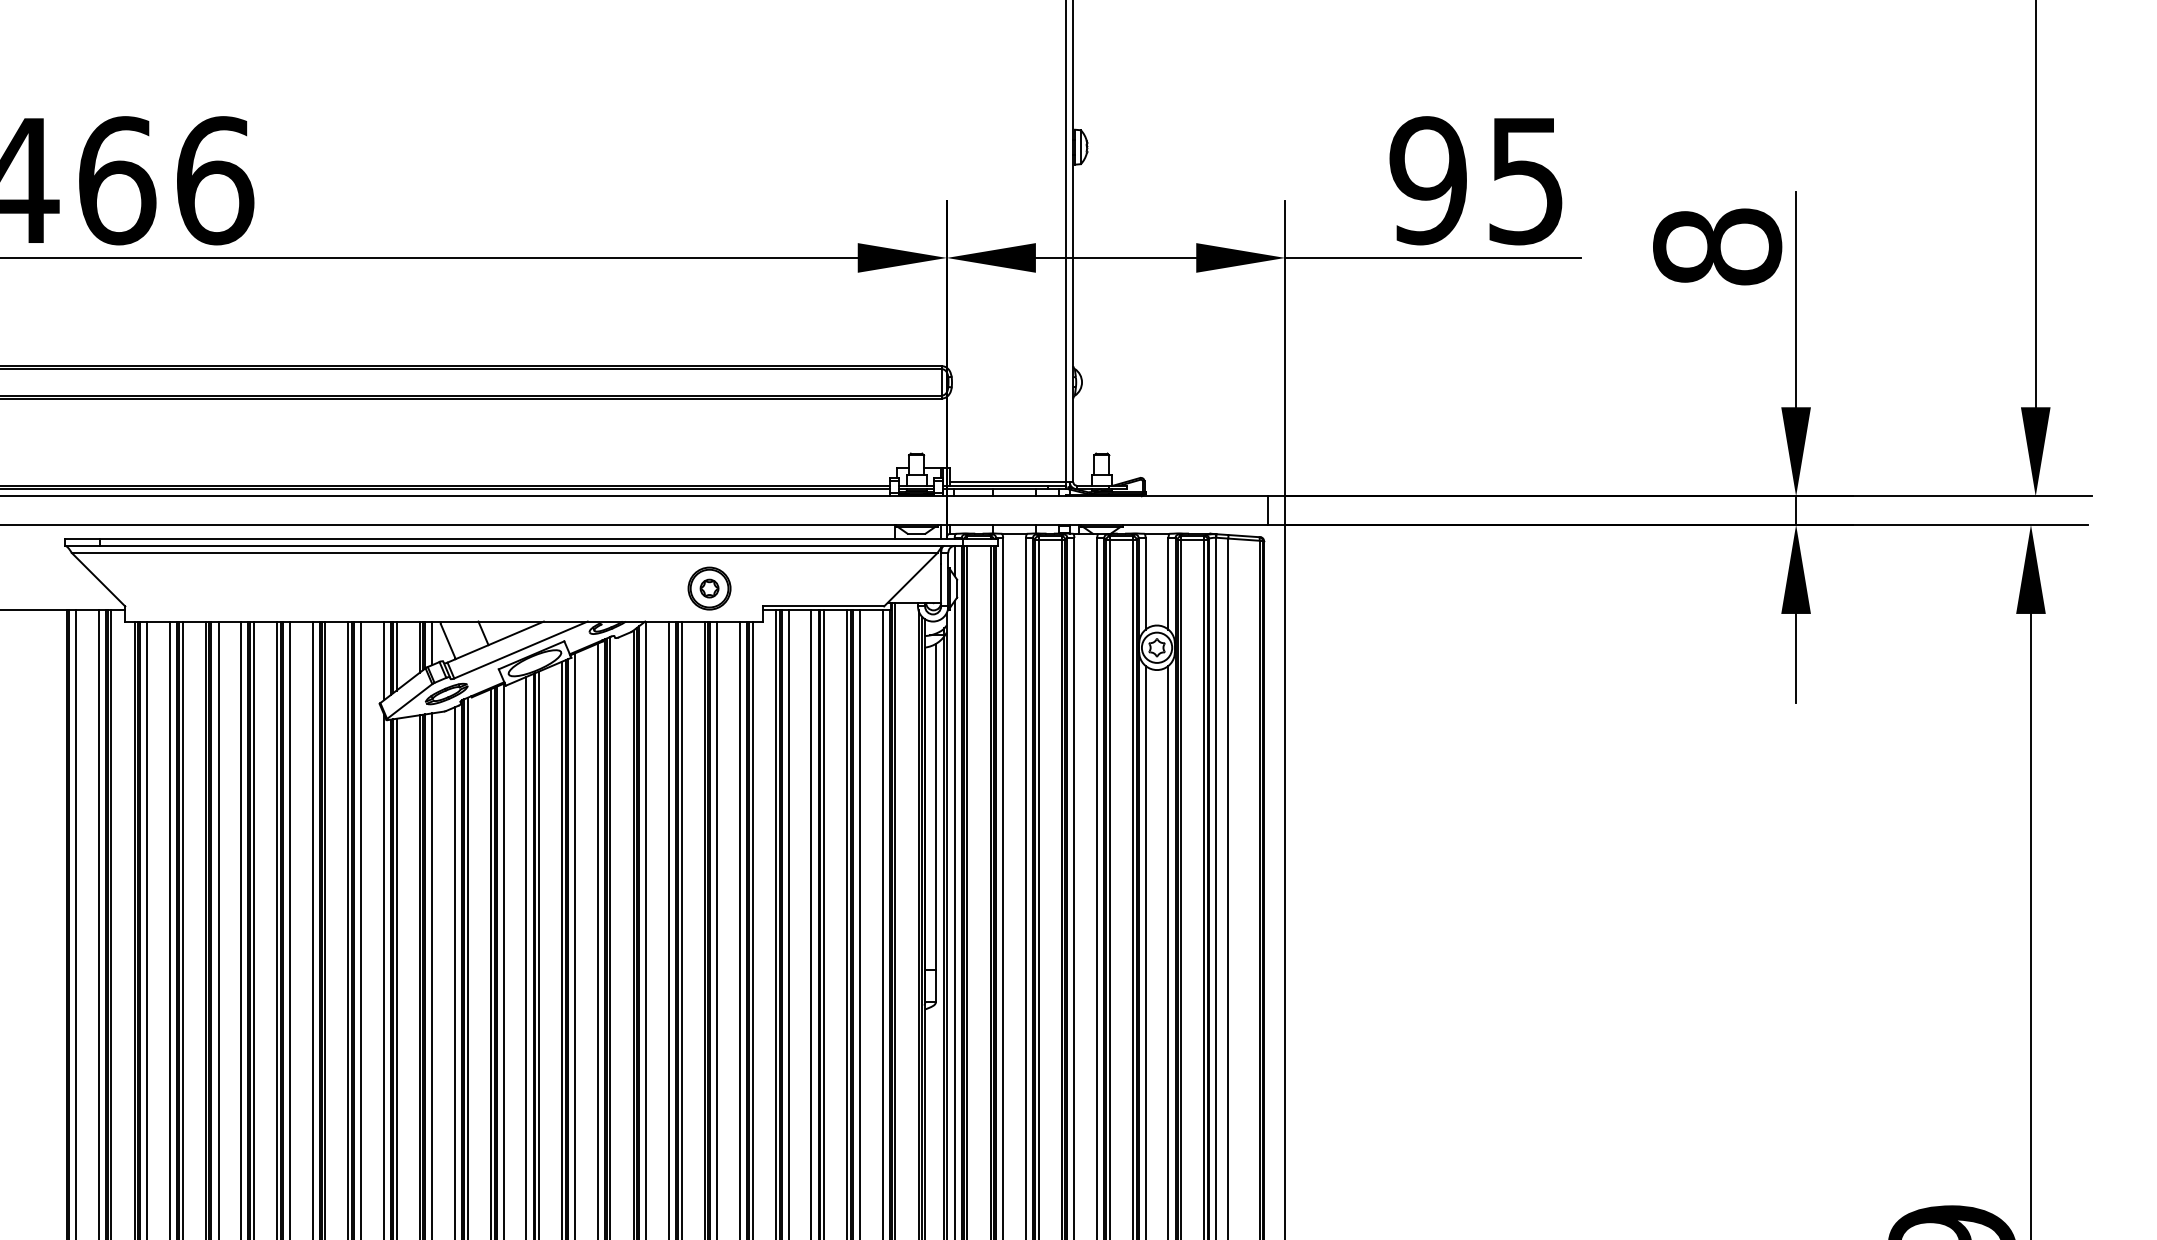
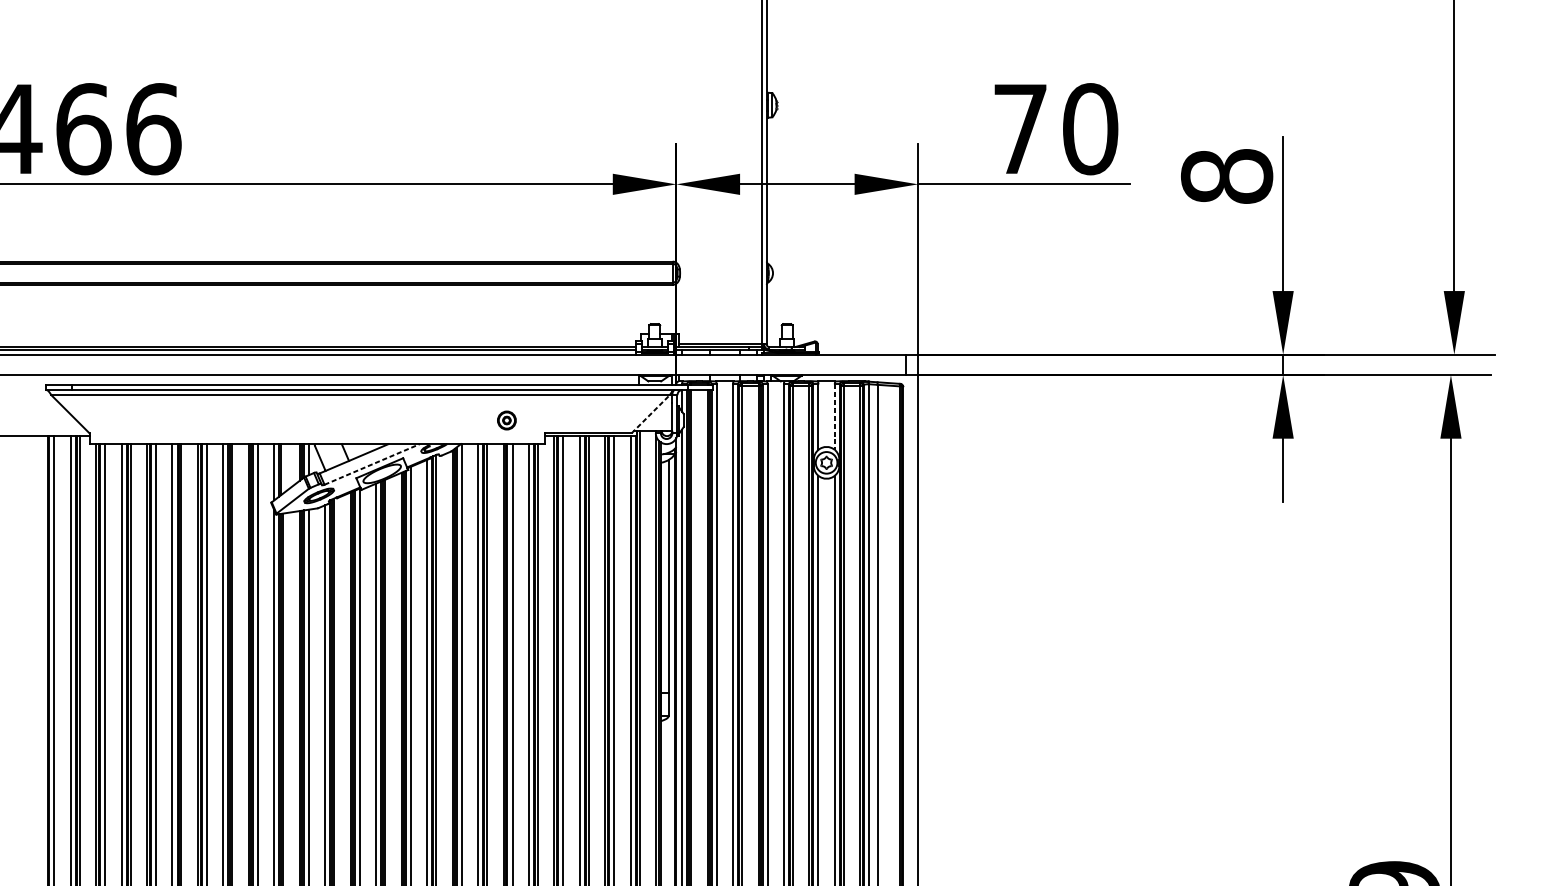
text: (1477, 180) -> (1055, 129), 95 -> 70
line: (910, 579) -> (650, 414), solid -> dashed
line: (1168, 583) -> (834, 416), solid -> dashed
part: (709, 588) -> (506, 420), size x0.6
line: (521, 650) -> (372, 464), solid -> dashed
line: (396, 655) -> (283, 468), removed

